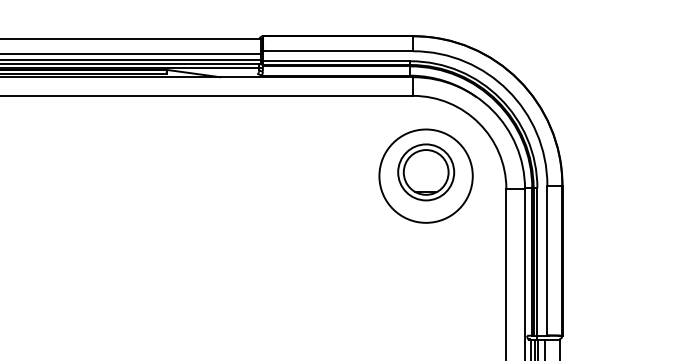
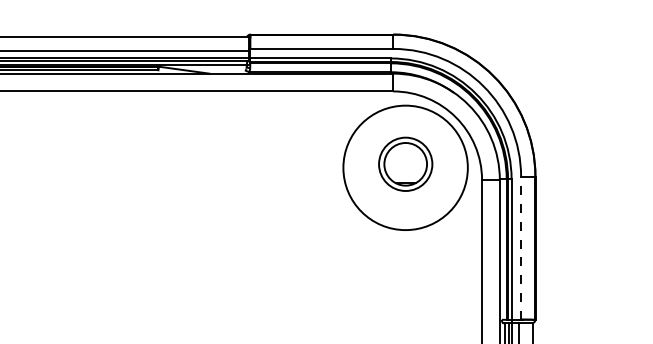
circle: (425, 175) -> (405, 167), size x1.4
line: (547, 260) -> (521, 248), solid -> dashed

